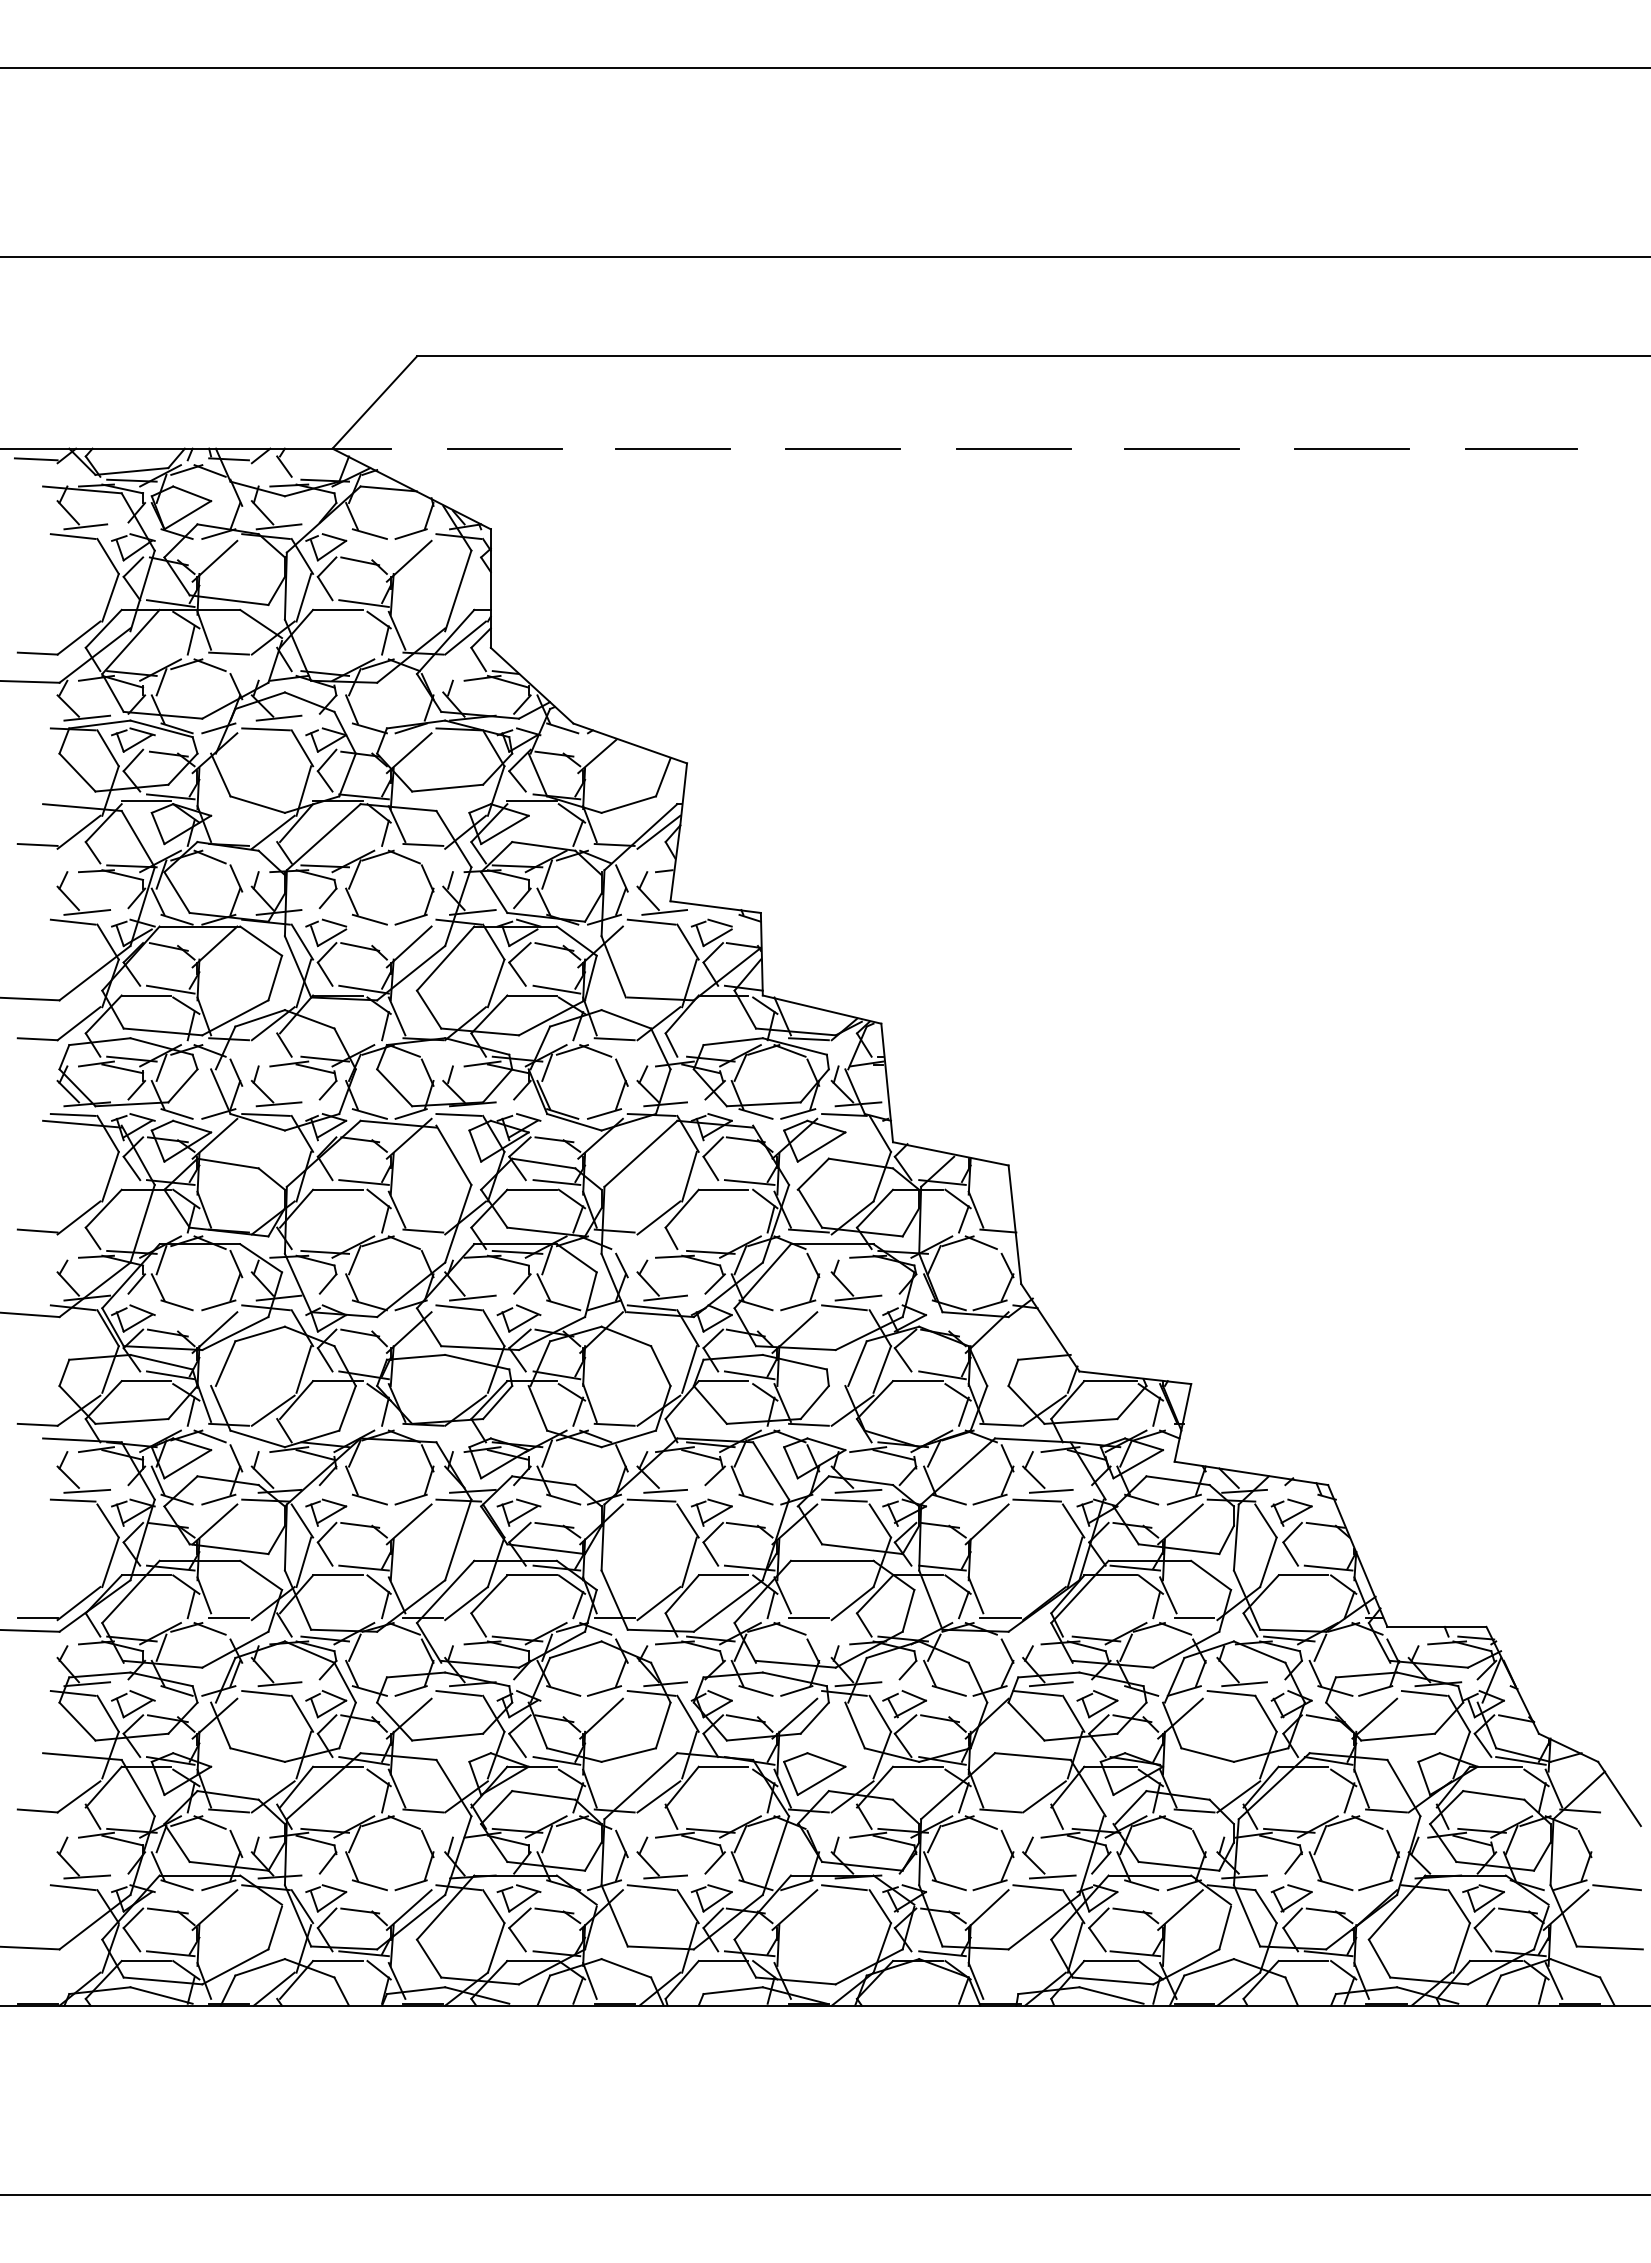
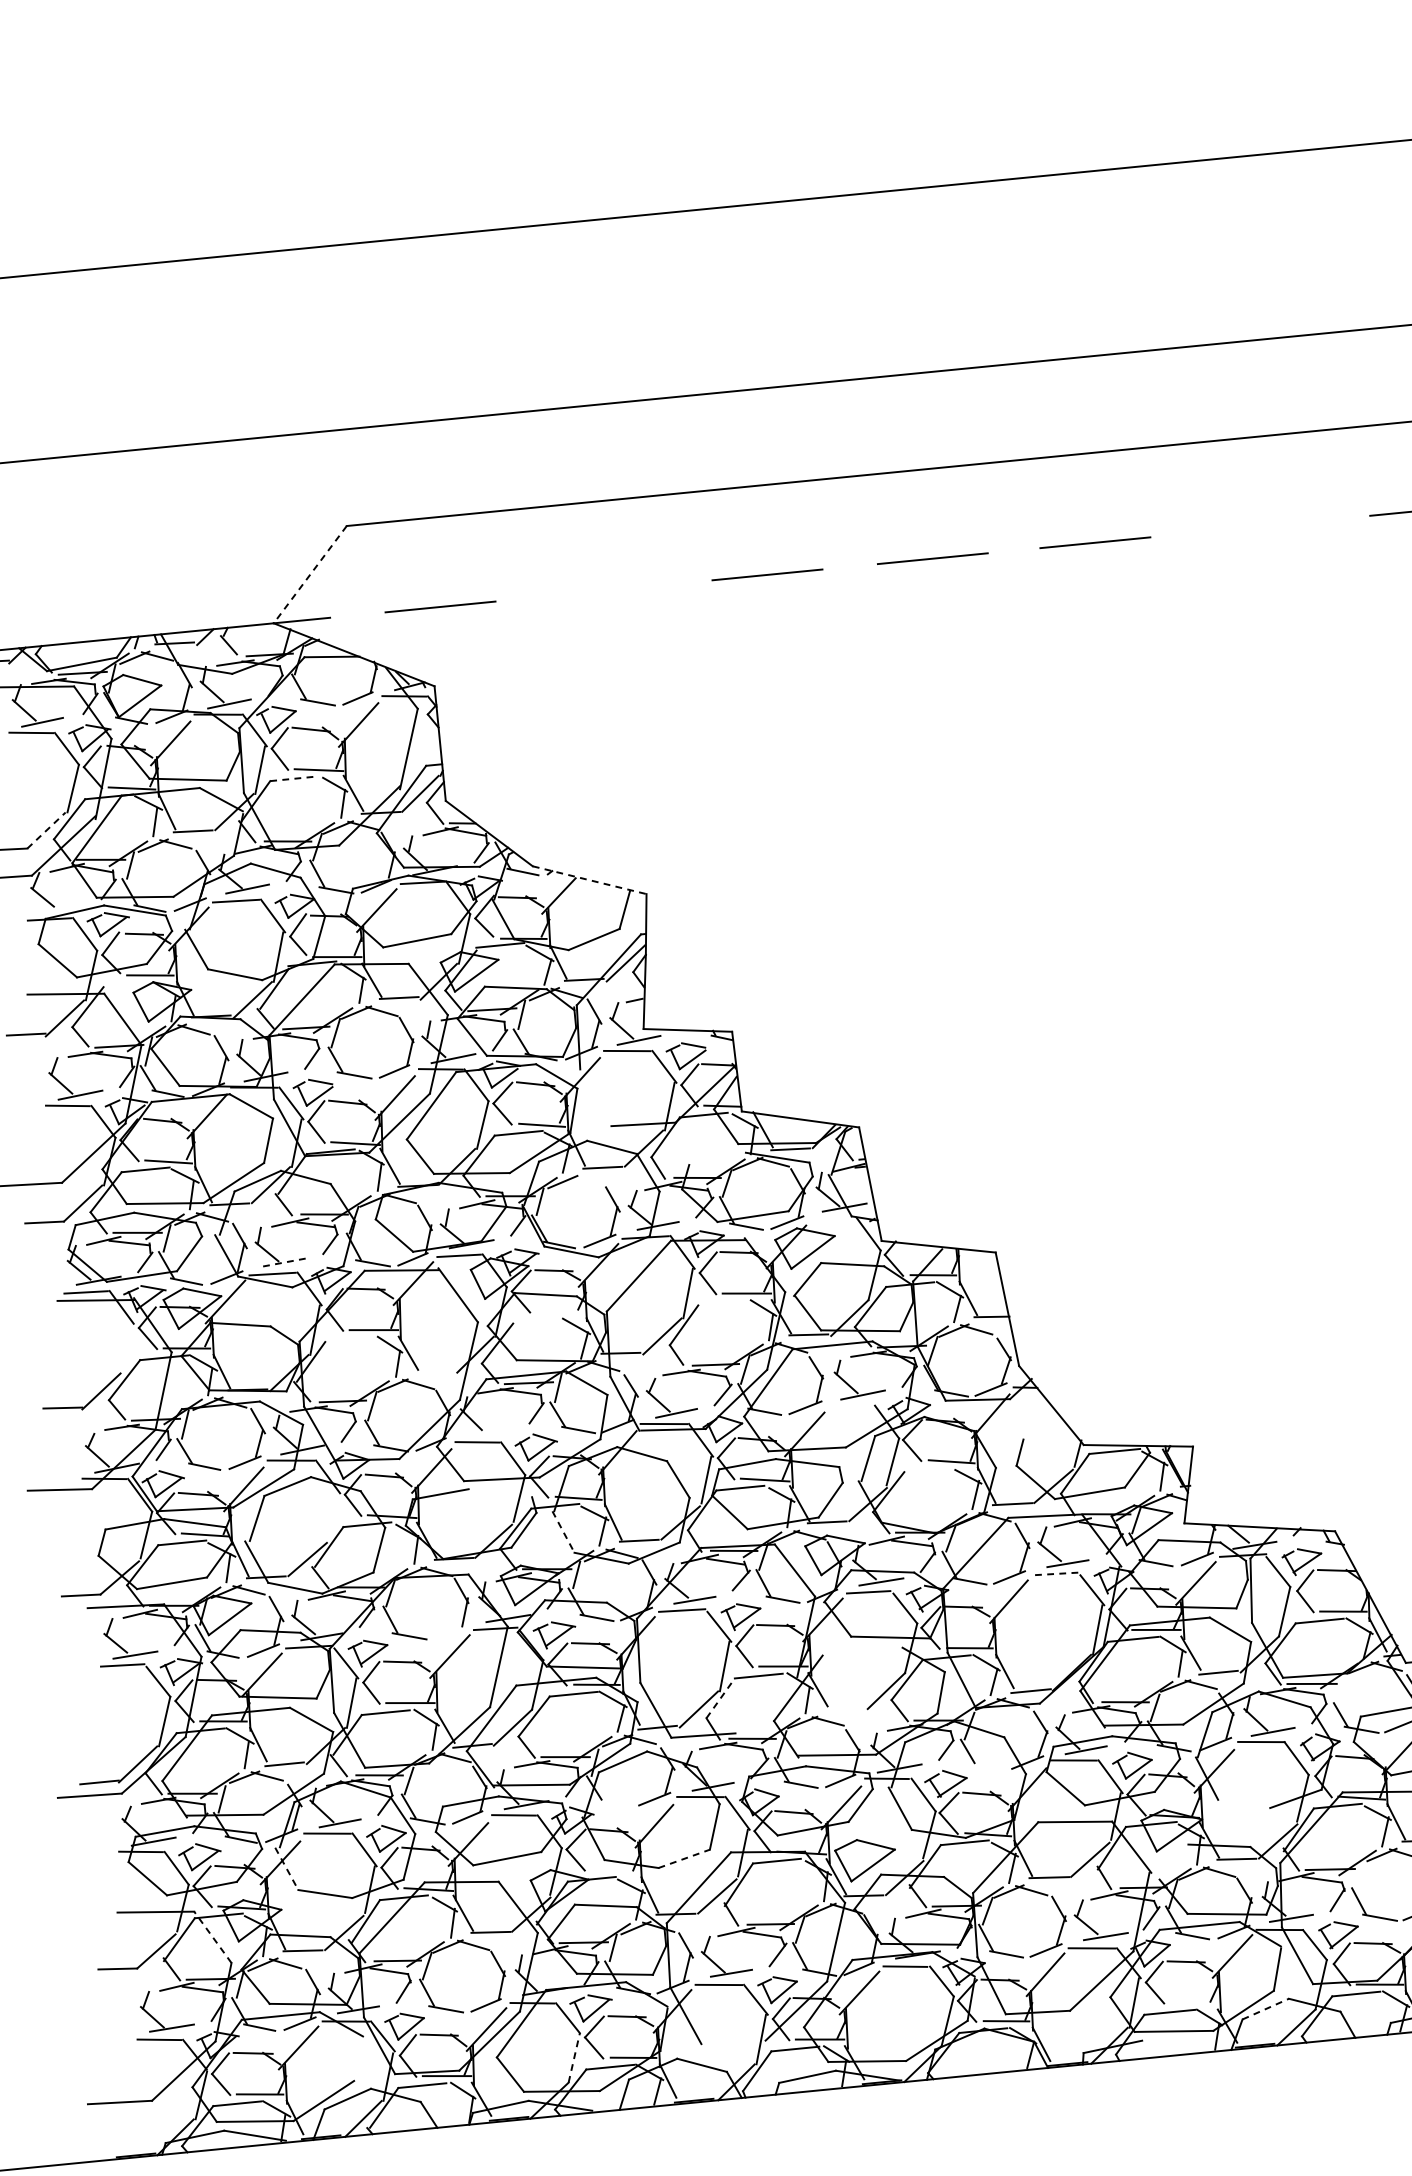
line: (374, 402) -> (309, 574), solid -> dashed
line: (672, 448) -> (602, 590), removed
line: (1351, 448) -> (1259, 526), removed
line: (337, 609) -> (293, 778), solid -> dashed
line: (79, 637) -> (46, 829), solid -> dashed
line: (87, 717) -> (62, 906), removed
line: (630, 743) -> (589, 880), solid -> dashed
line: (146, 801) -> (127, 982), removed
line: (613, 966) -> (594, 1097), removed
line: (732, 1041) -> (716, 1158), removed
line: (595, 1050) -> (585, 1180), removed
line: (278, 1104) -> (283, 1262), solid -> dashed
line: (844, 1114) -> (832, 1218), removed
line: (110, 1176) -> (128, 1348), removed
line: (556, 1182) -> (560, 1311), removed
line: (337, 1189) -> (348, 1339), removed
line: (531, 1189) -> (536, 1321), removed
line: (723, 1189) -> (722, 1302), removed
line: (423, 1230) -> (435, 1370), removed
line: (472, 1297) -> (489, 1431), removed
line: (844, 1307) -> (850, 1405), removed
line: (1044, 1356) -> (1048, 1433), removed
line: (477, 1361) -> (500, 1492), removed
line: (303, 1369) -> (333, 1516), removed
line: (917, 1381) -> (928, 1470), removed
line: (538, 1408) -> (564, 1532), solid -> dashed
line: (410, 1499) -> (448, 1632), removed
line: (1037, 1500) -> (1055, 1573), solid -> dashed
line: (831, 1560) -> (861, 1651), removed
line: (682, 1594) -> (720, 1698), solid -> dashed
line: (727, 1605) -> (765, 1704), removed
line: (808, 1618) -> (845, 1709), removed
line: (1320, 1647) -> (1343, 1689), removed
line: (563, 1690) -> (614, 1802), removed
line: (948, 1690) -> (987, 1766), removed
line: (220, 1725) -> (286, 1868), solid -> dashed
line: (629, 1754) -> (684, 1858), solid -> dashed
line: (1207, 1754) -> (1243, 1803), removed
line: (556, 1760) -> (614, 1870), removed
line: (138, 1788) -> (213, 1937), solid -> dashed
line: (1130, 1807) -> (1174, 1861), removed
line: (1320, 1840) -> (1361, 1875), removed
line: (275, 1927) -> (358, 2059), removed
line: (496, 1947) -> (574, 2057), solid -> dashed
line: (660, 1947) -> (733, 2041), removed
line: (1135, 1953) -> (1193, 2002), removed
line: (1209, 1967) -> (1266, 2009), solid -> dashed
line: (1111, 1995) -> (1173, 2045), removed

